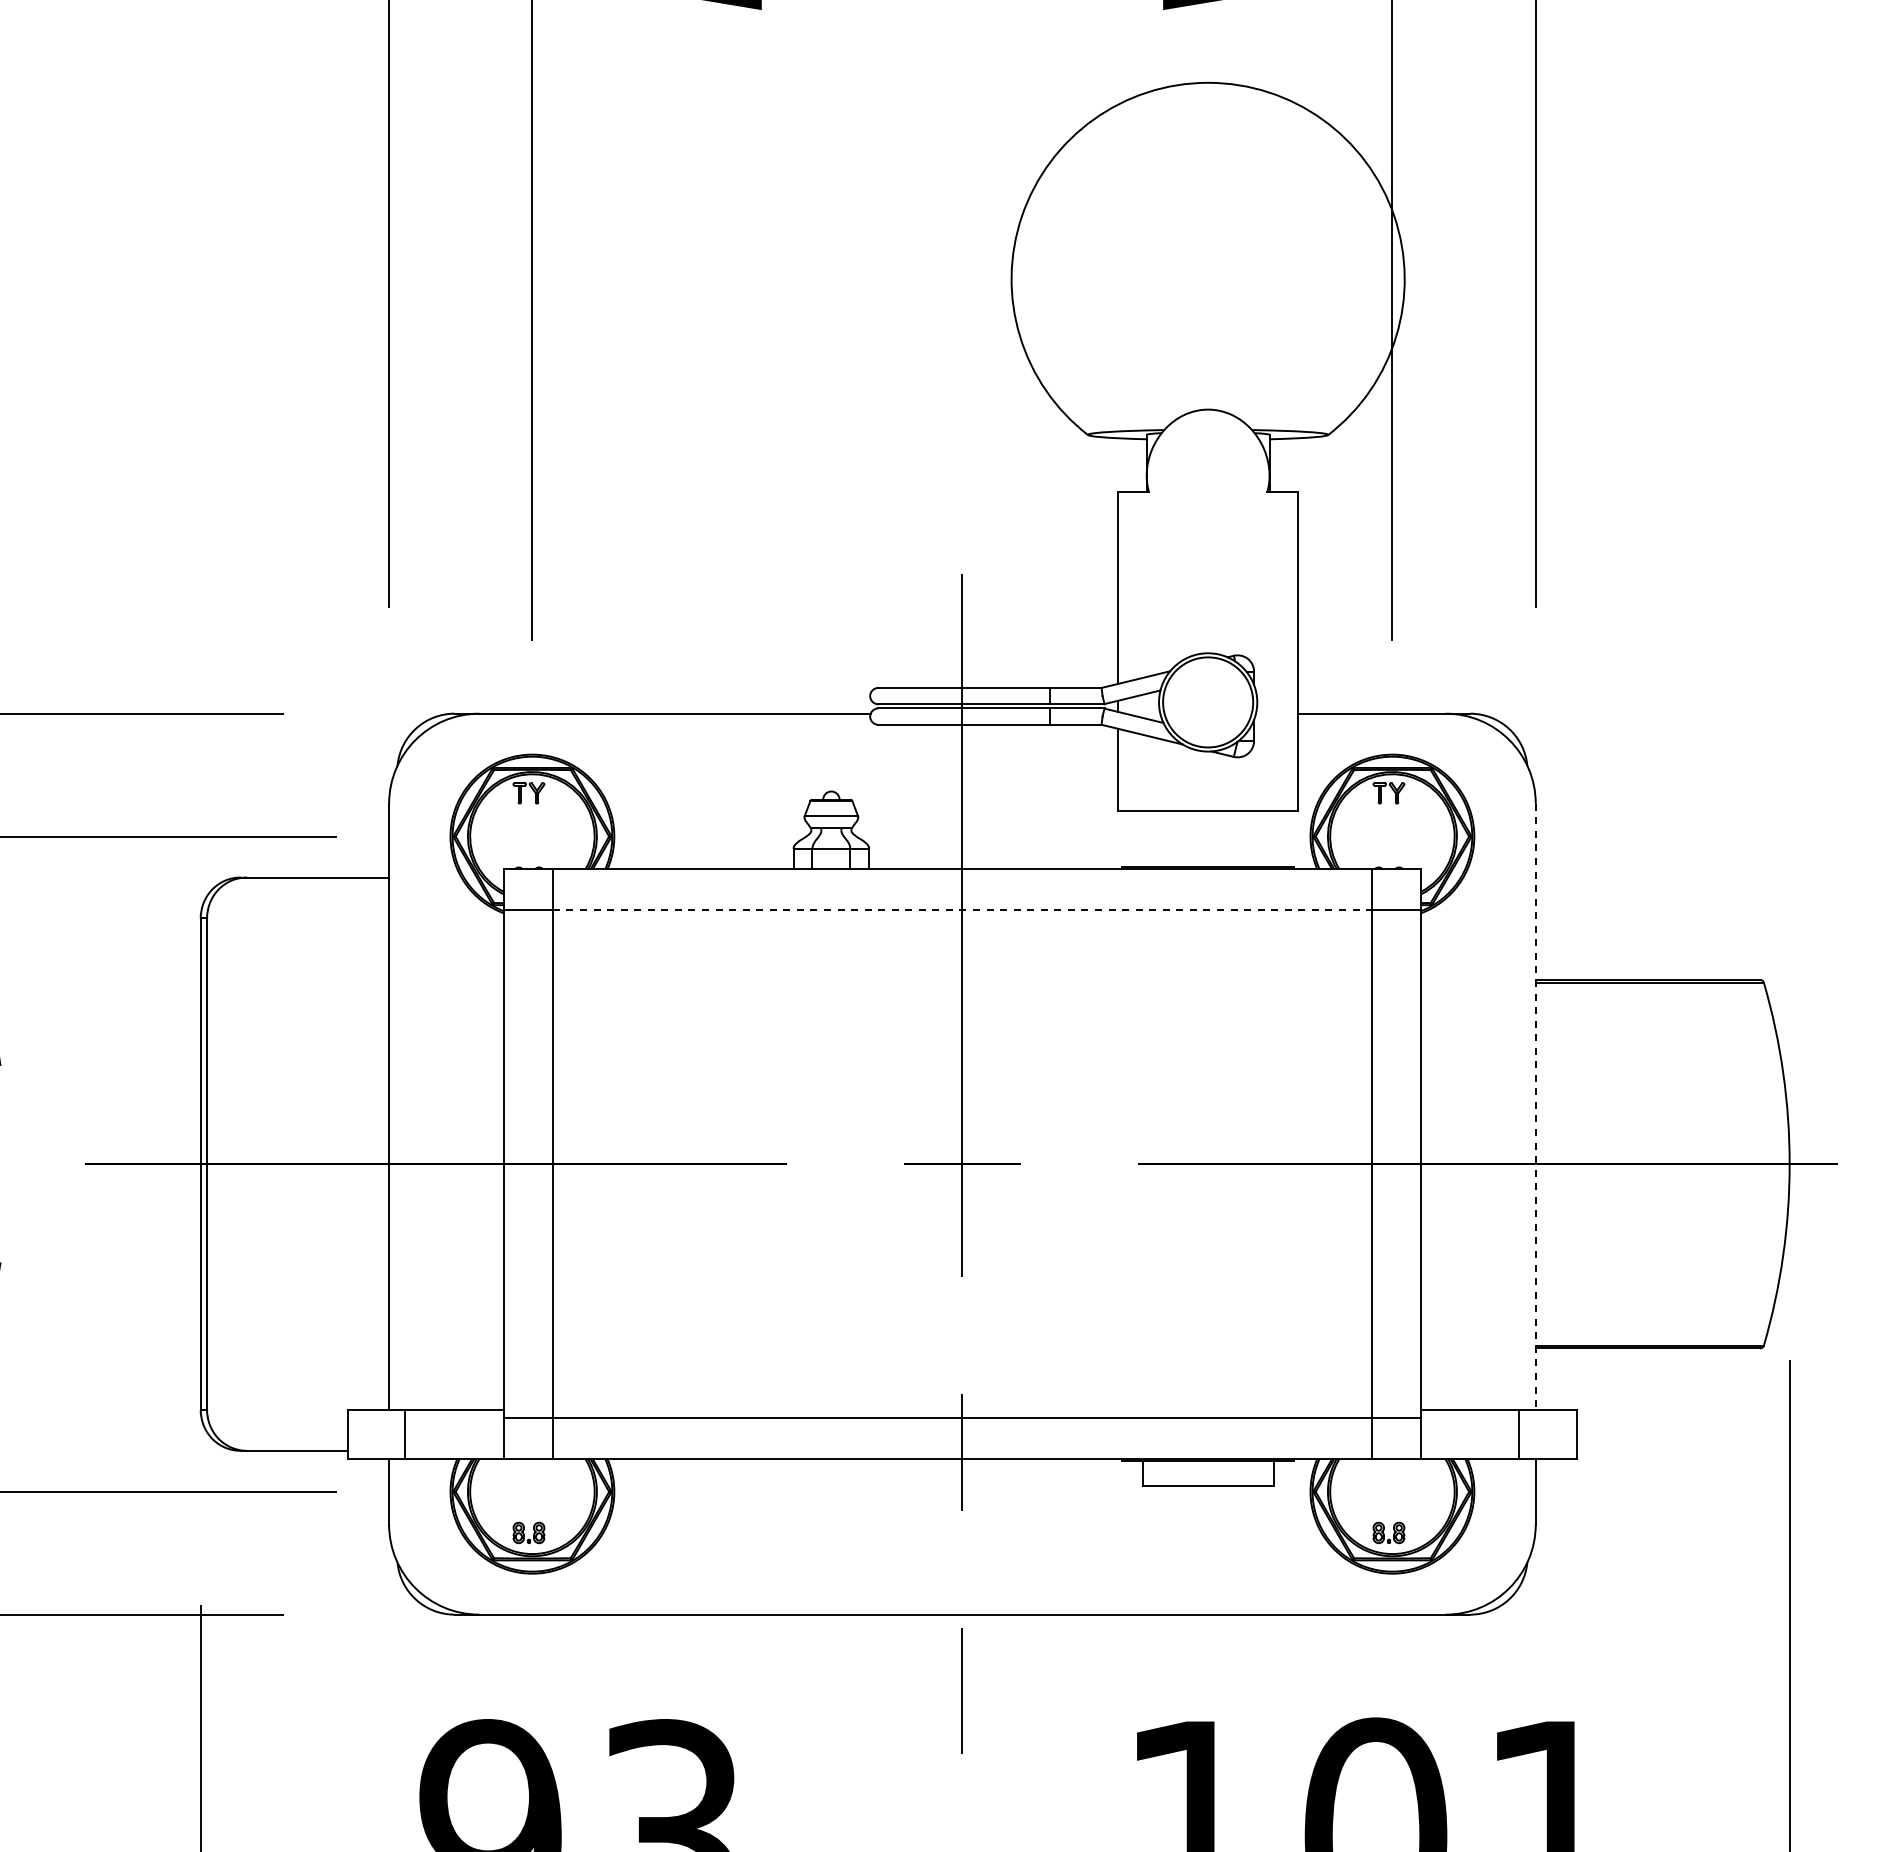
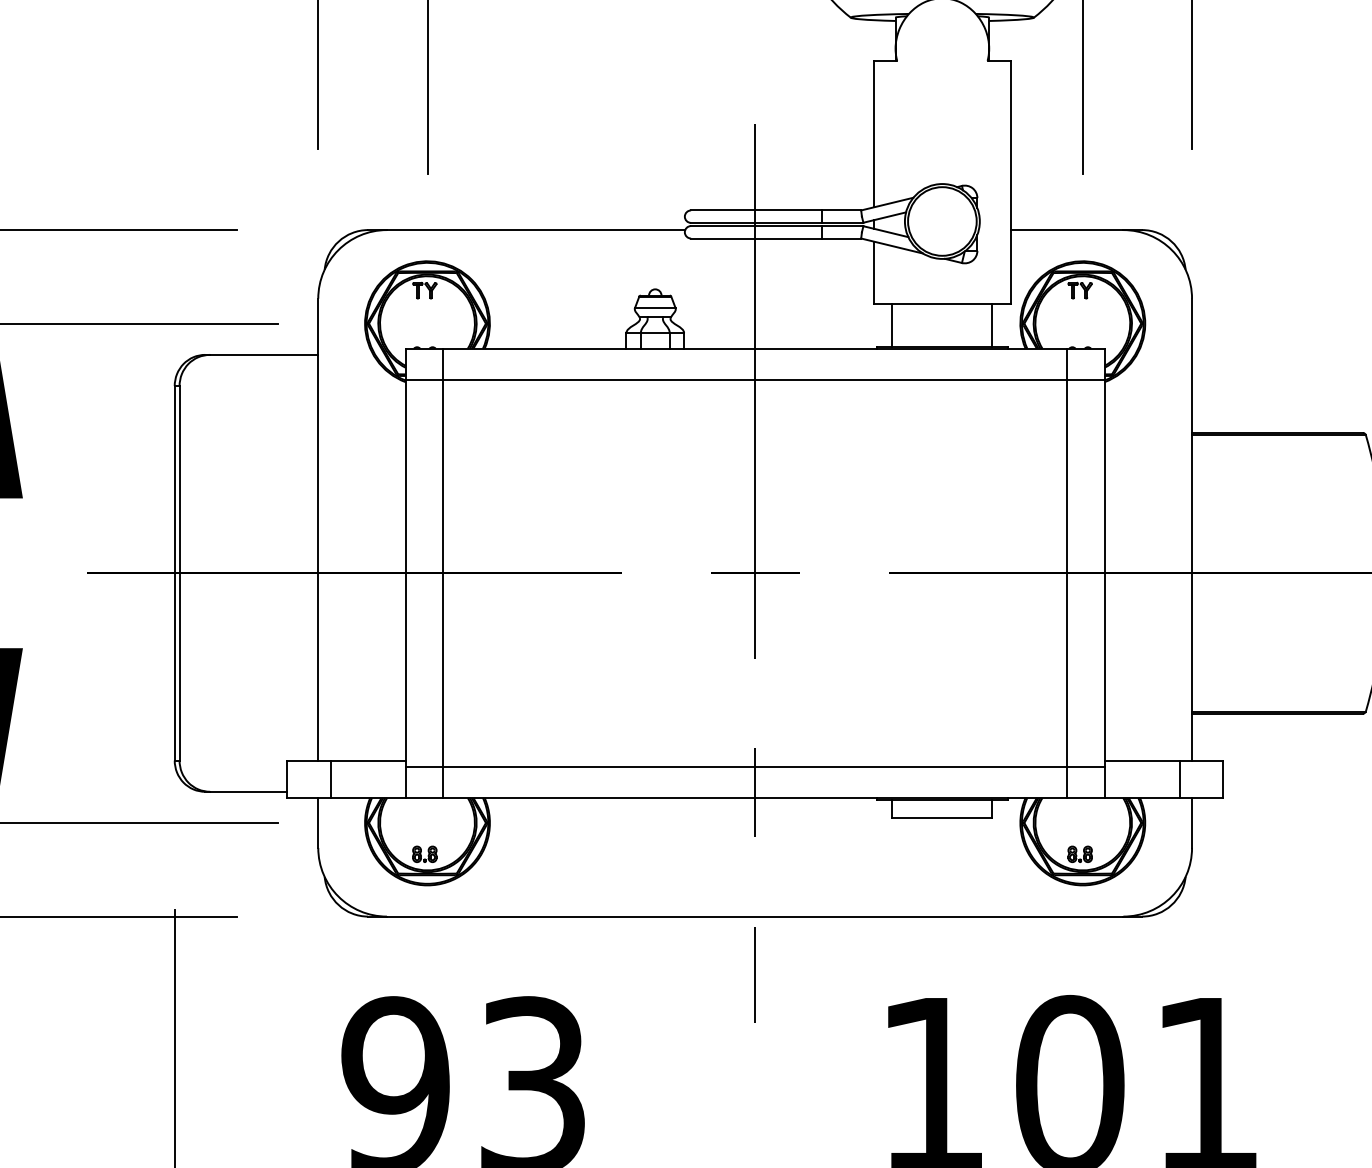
line: (1142, 838) -> (892, 325), added
line: (1273, 838) -> (992, 325), added
line: (962, 910) -> (755, 380), dashed -> solid
line: (1535, 1107) -> (1191, 530), dashed -> solid

